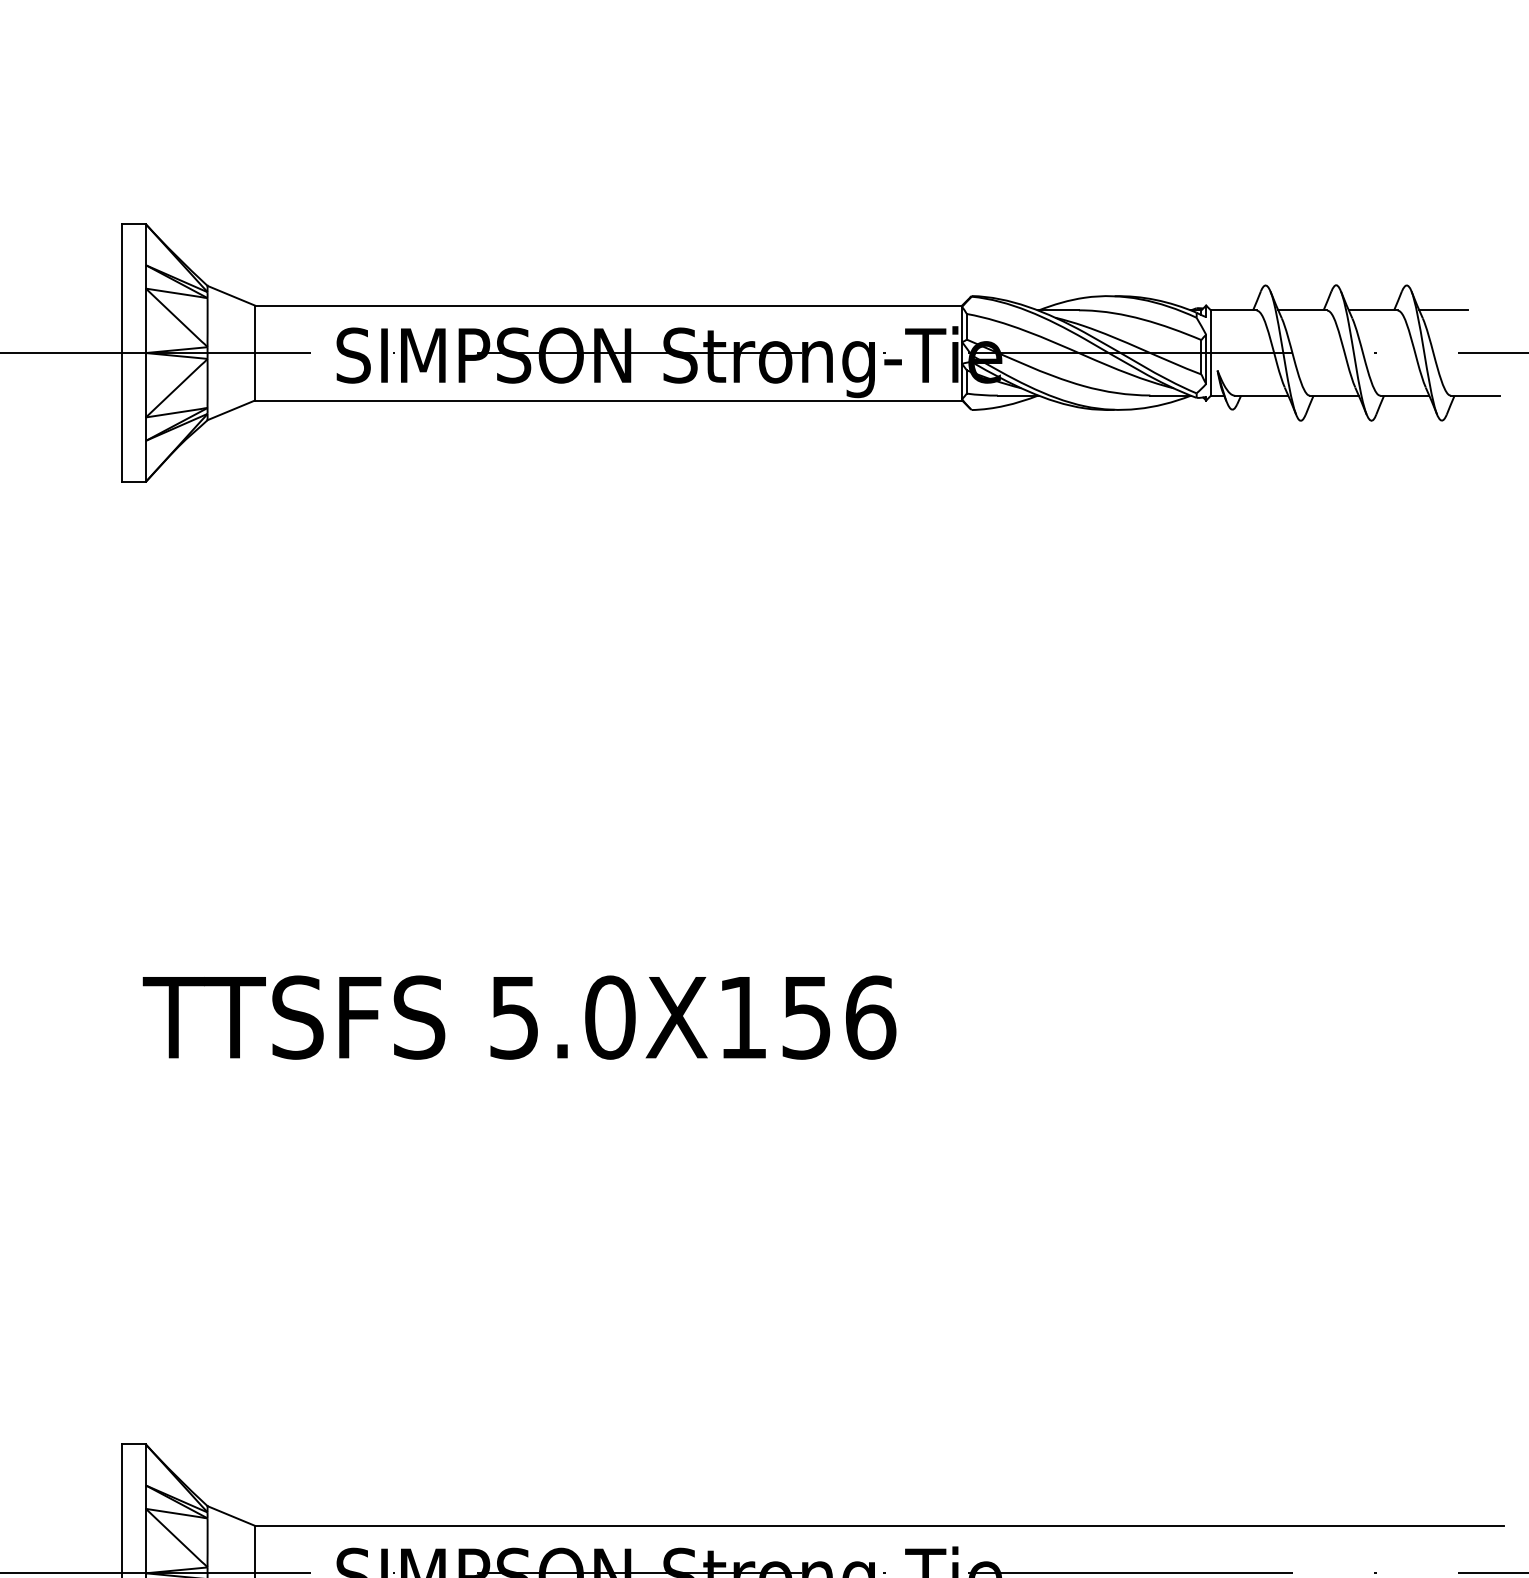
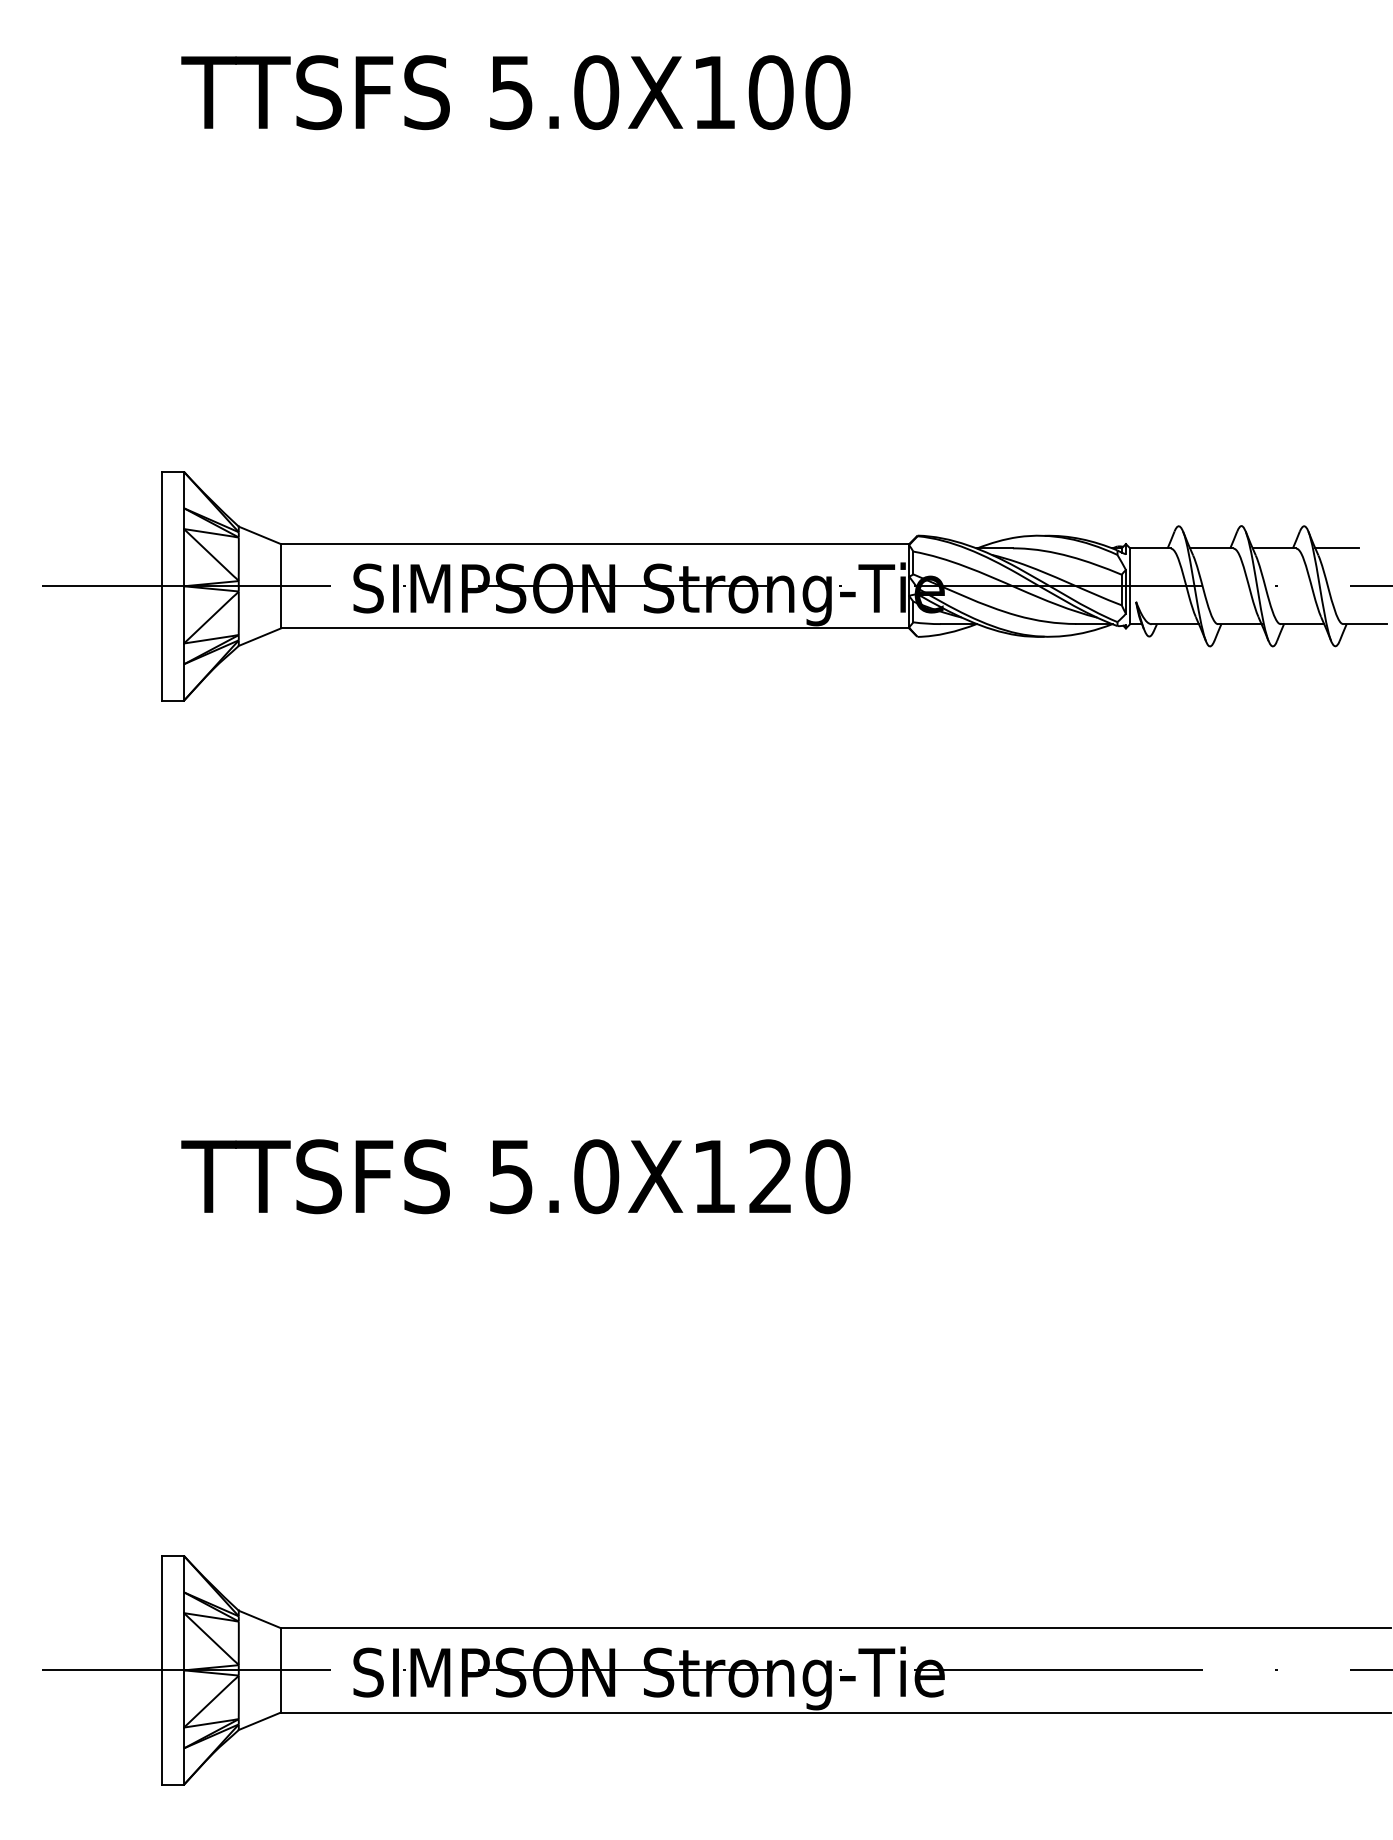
text: (838, 1017) -> (799, 1176), 5.0X156 -> 5.0X120

